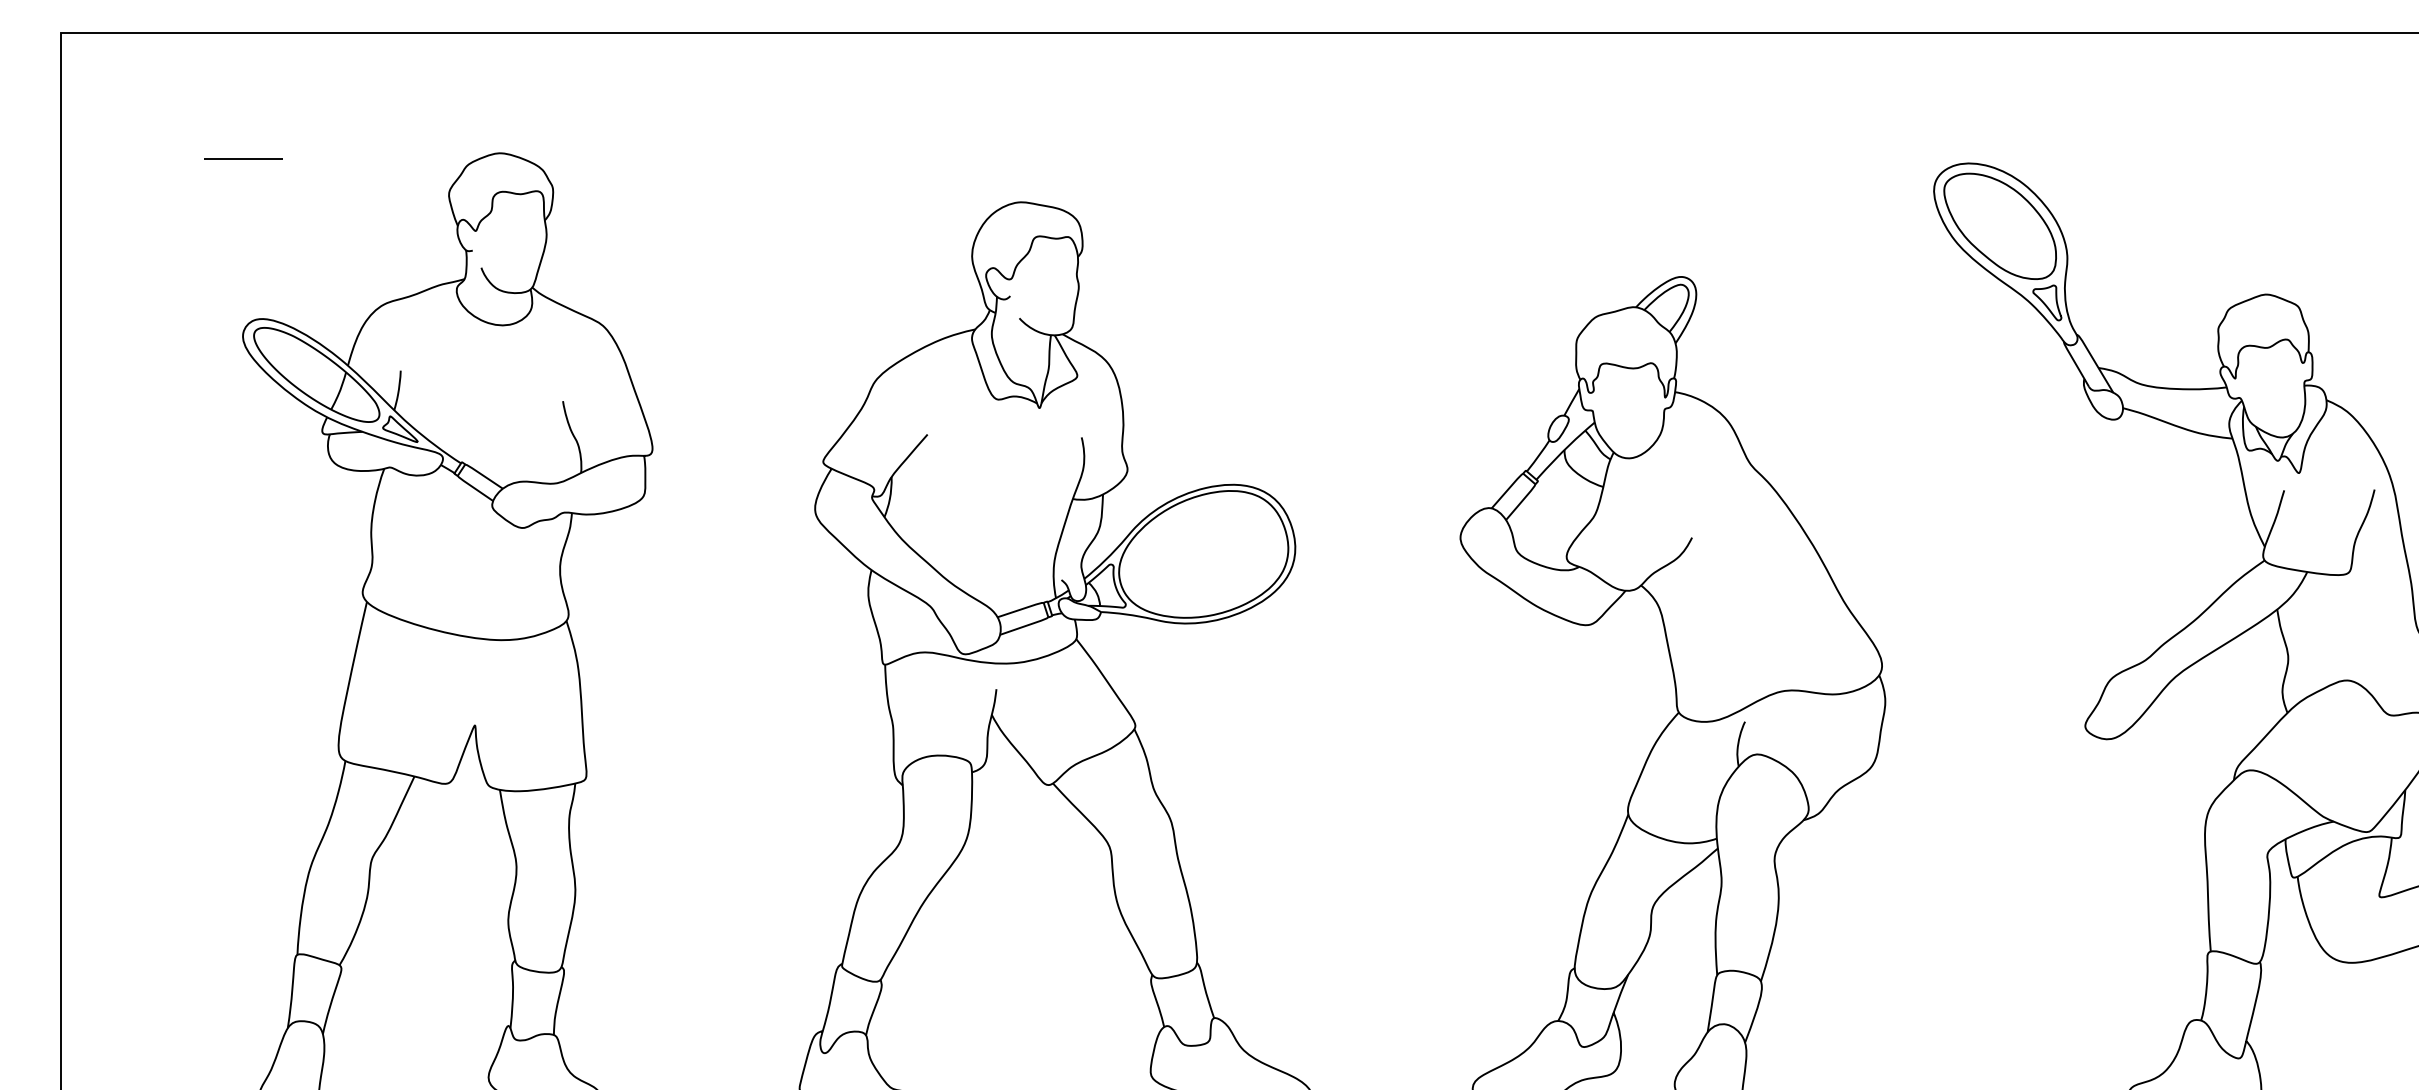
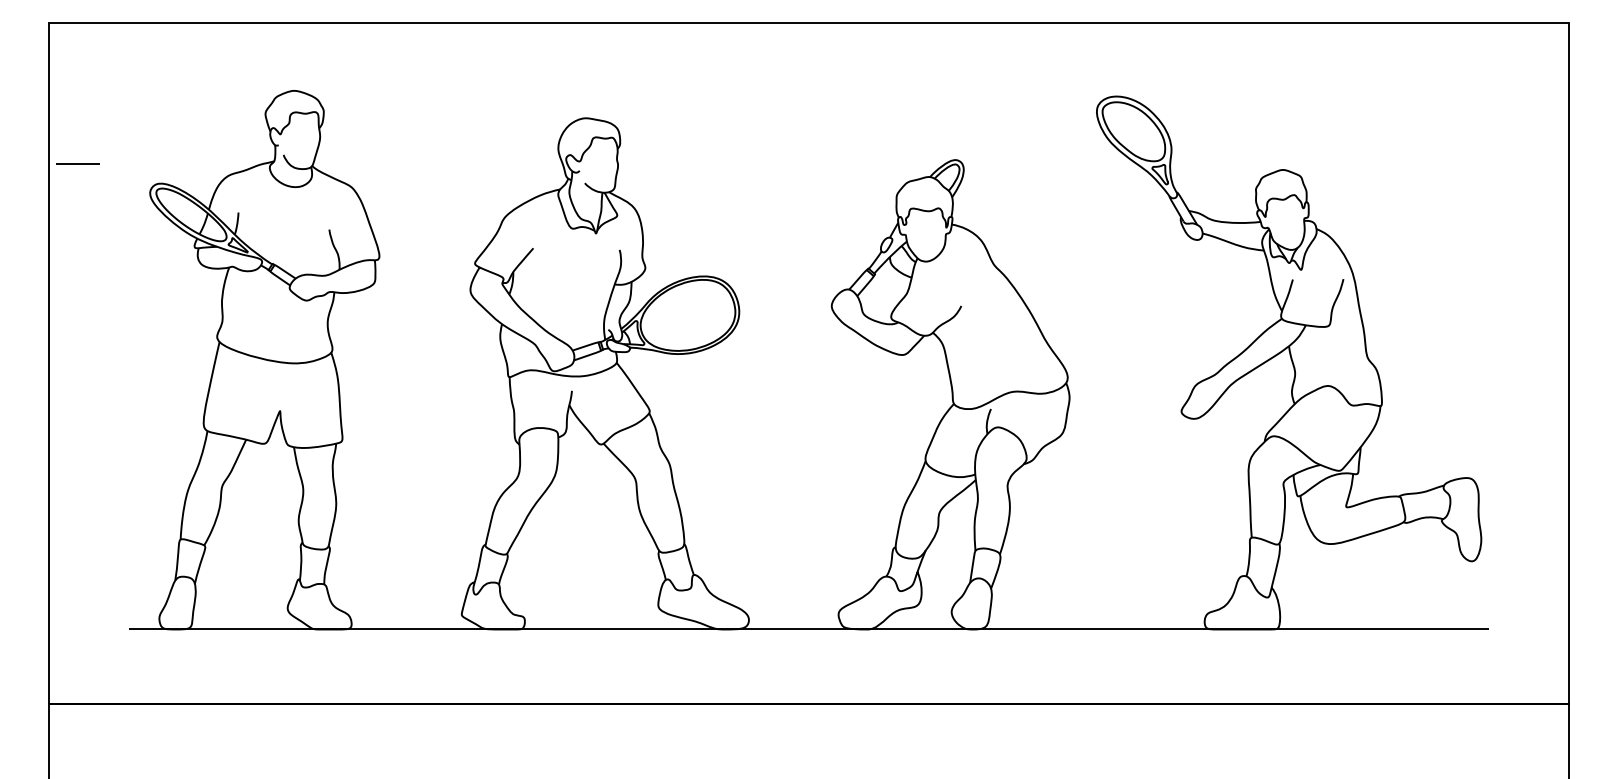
line: (243, 158) -> (77, 163), moved

